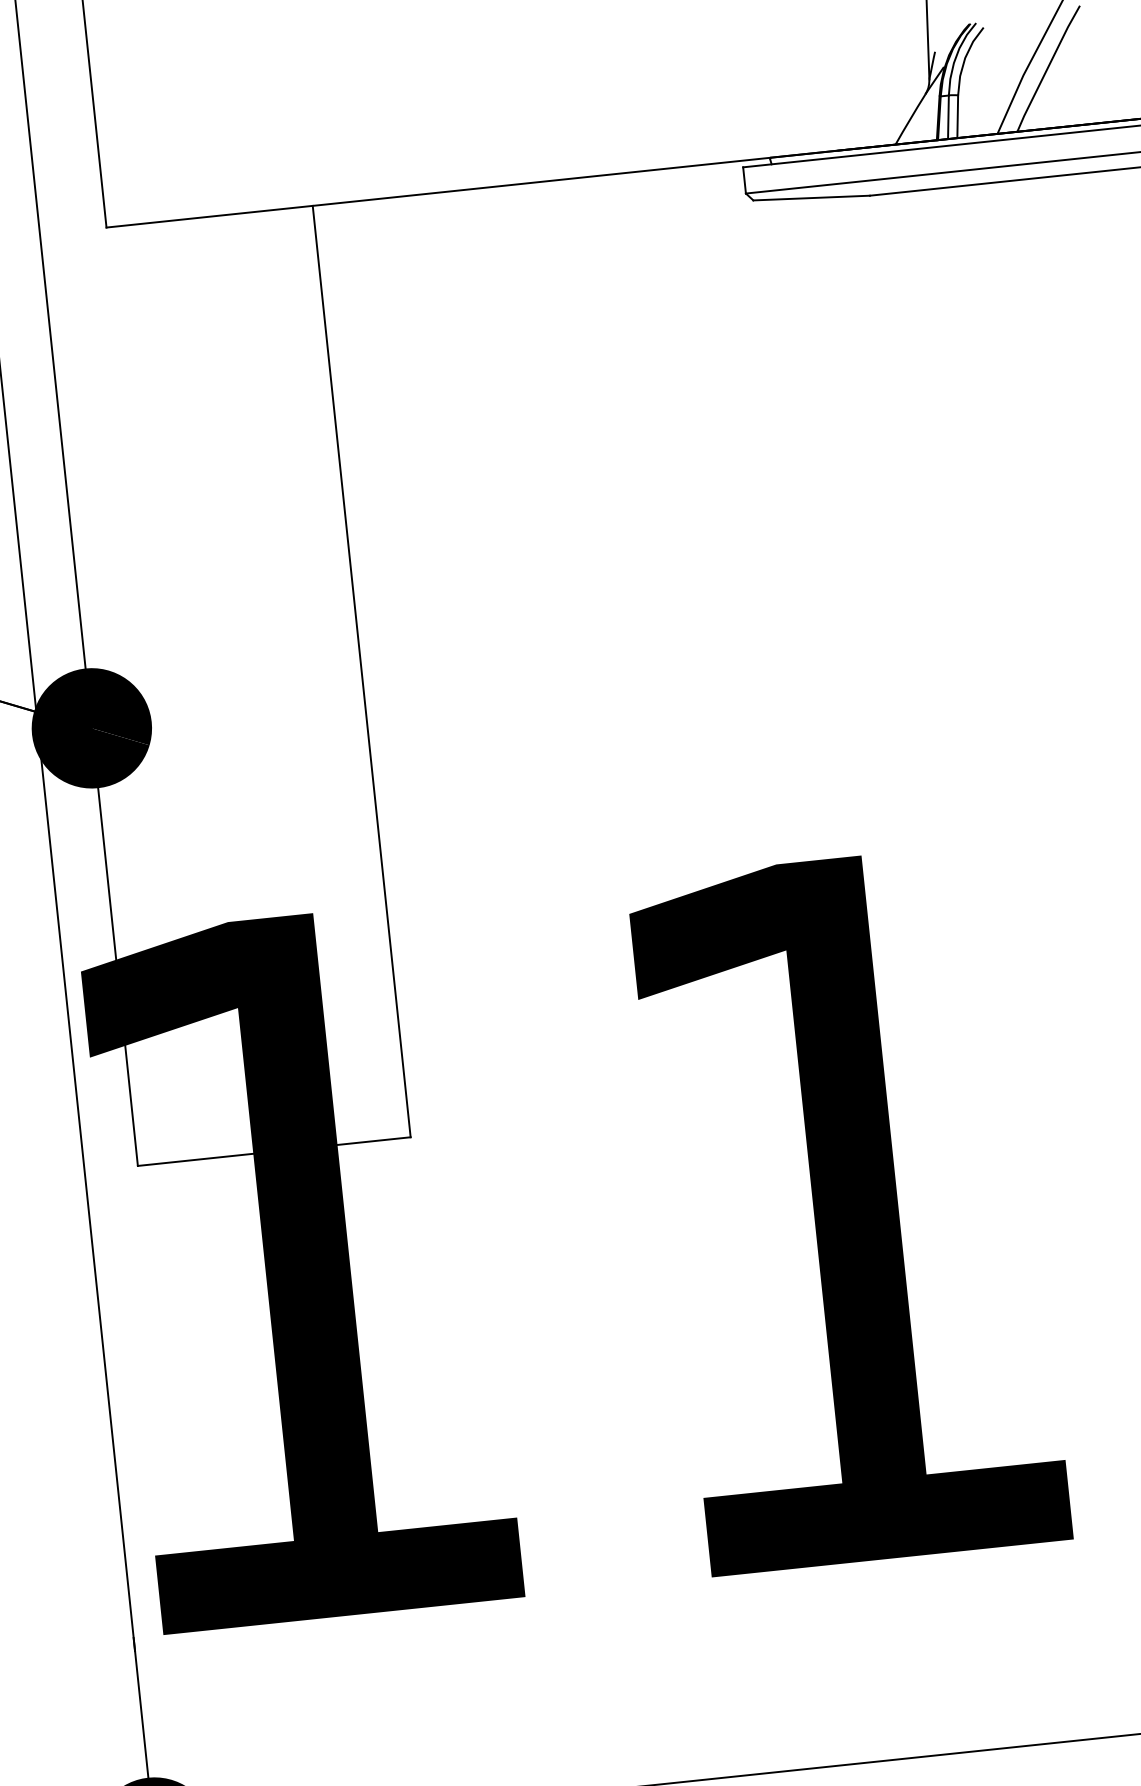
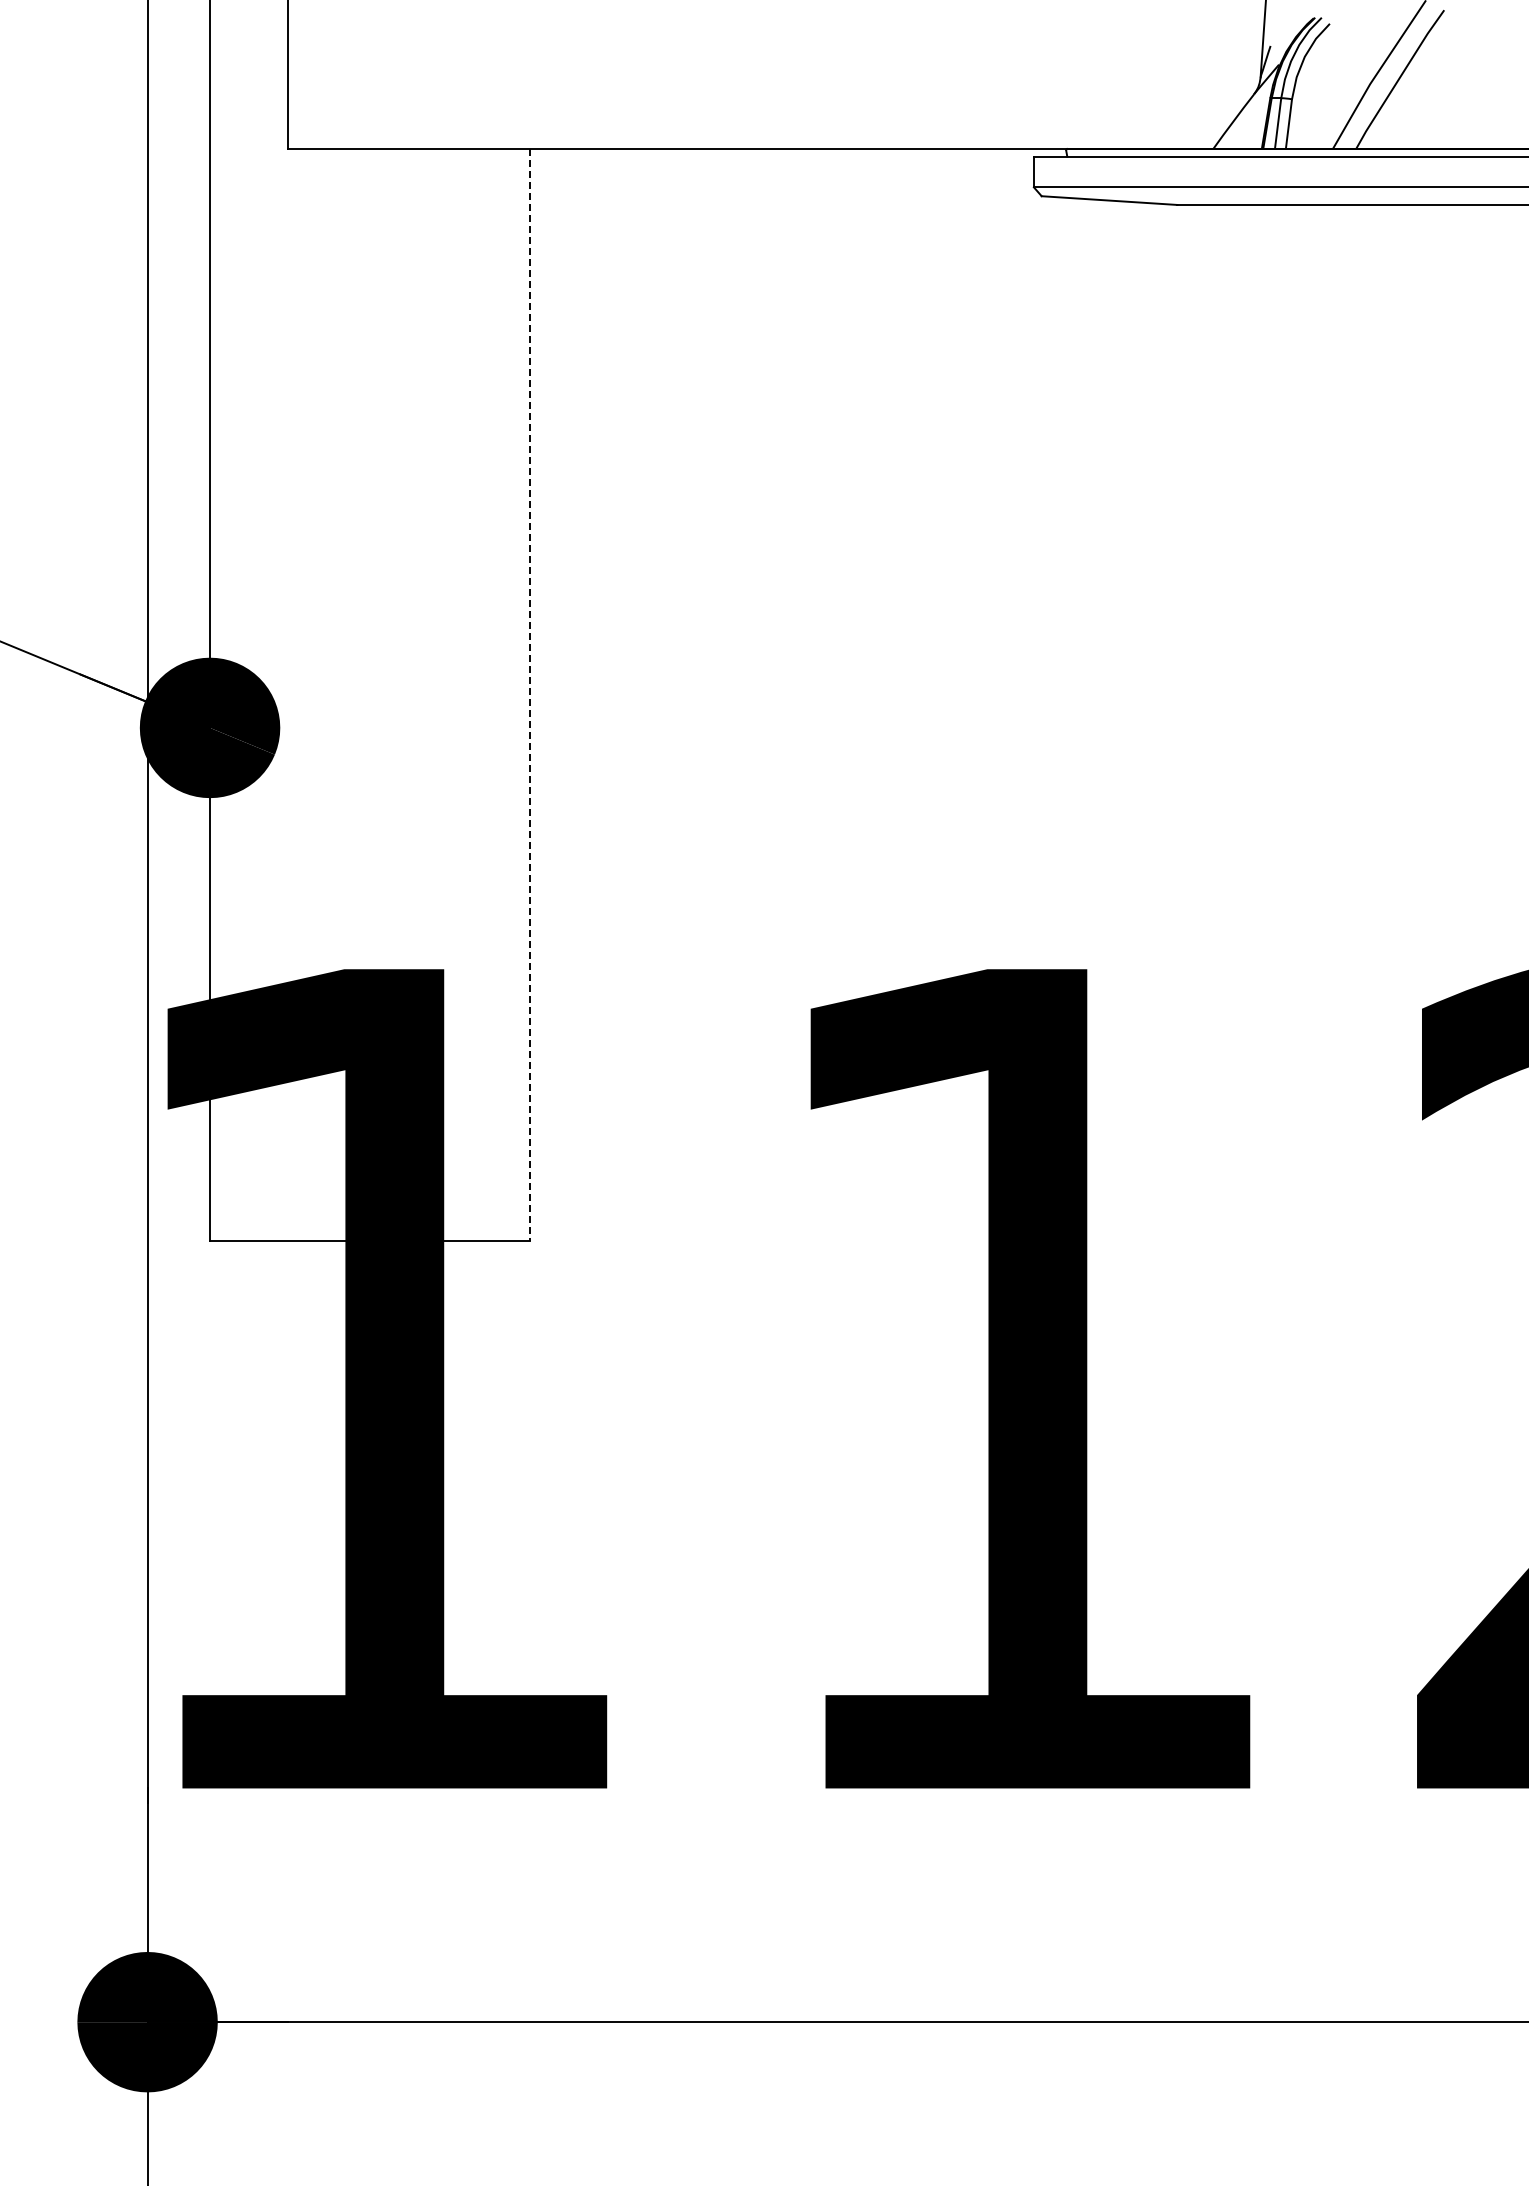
line: (361, 672) -> (529, 695), solid -> dashed

